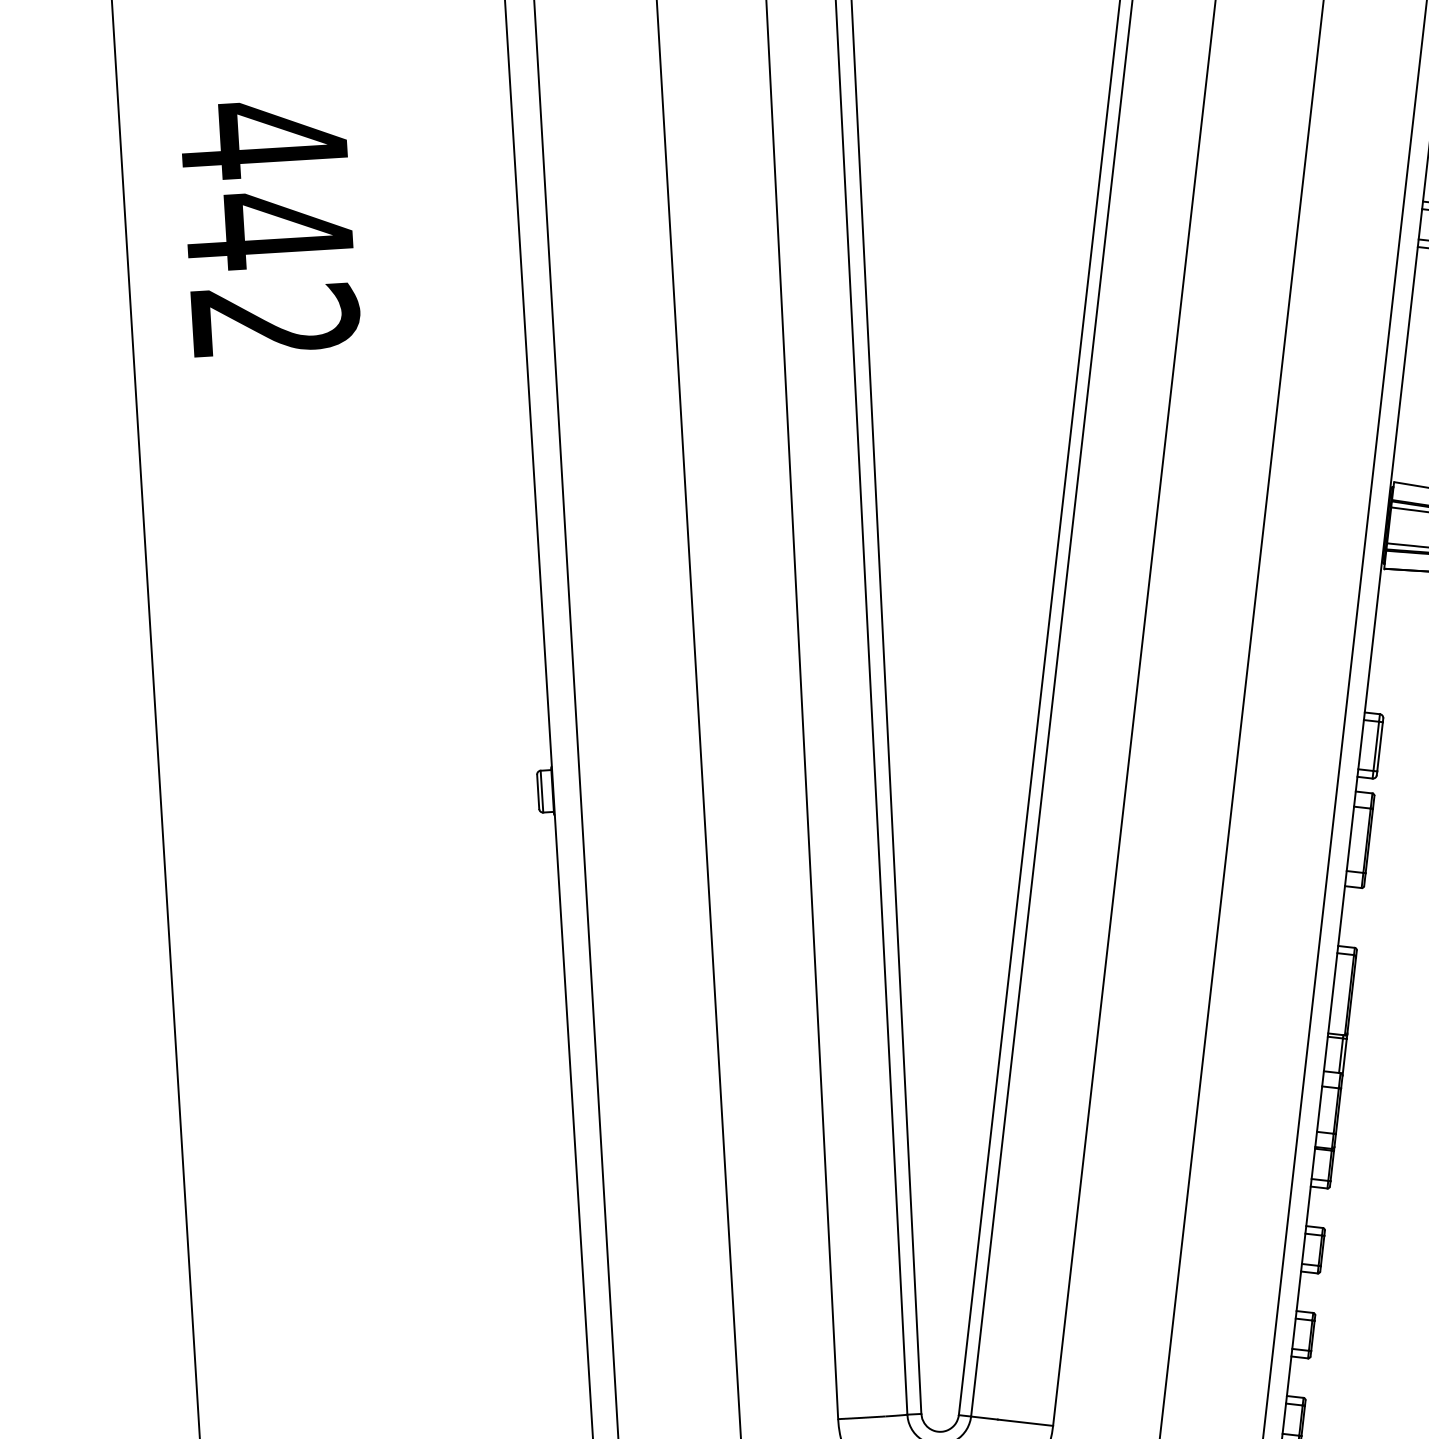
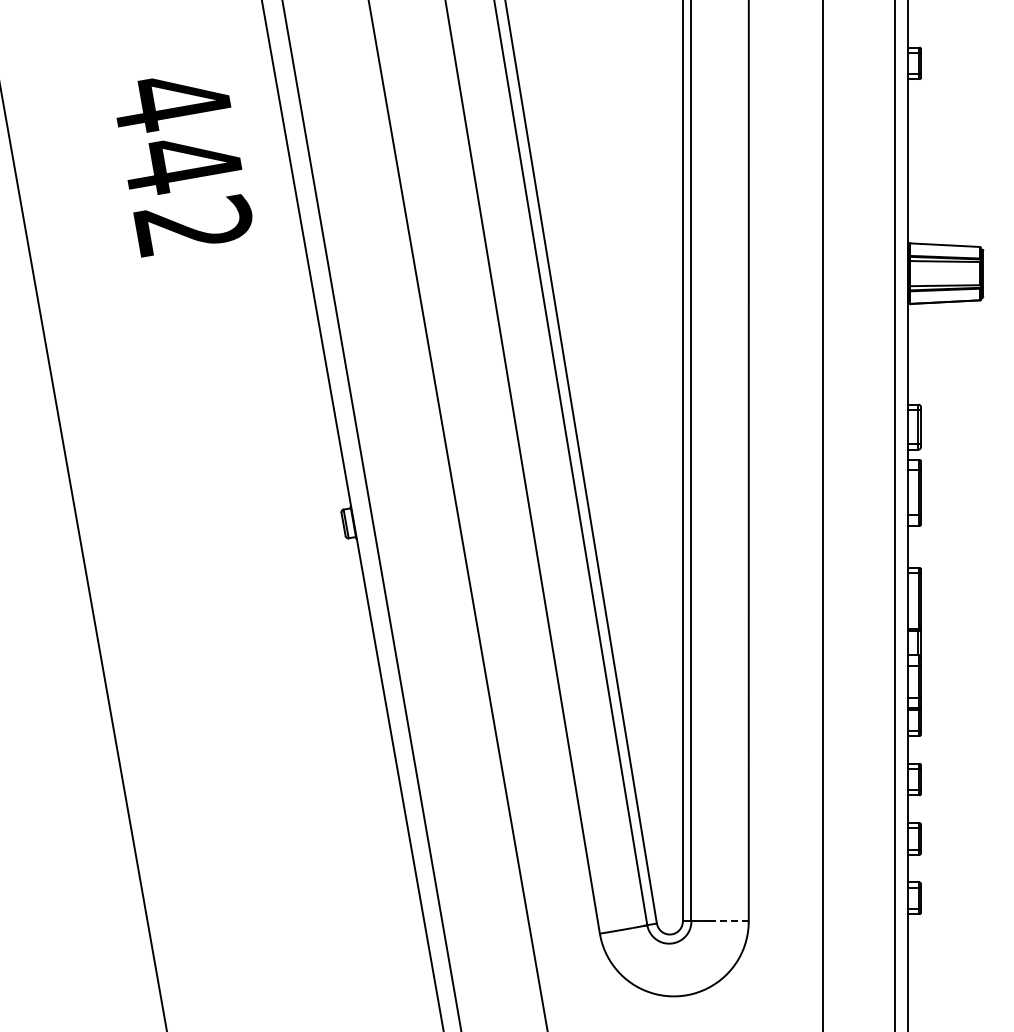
text: (271, 235) -> (184, 167), moved
line: (1024, 1422) -> (728, 921), solid -> dashed

